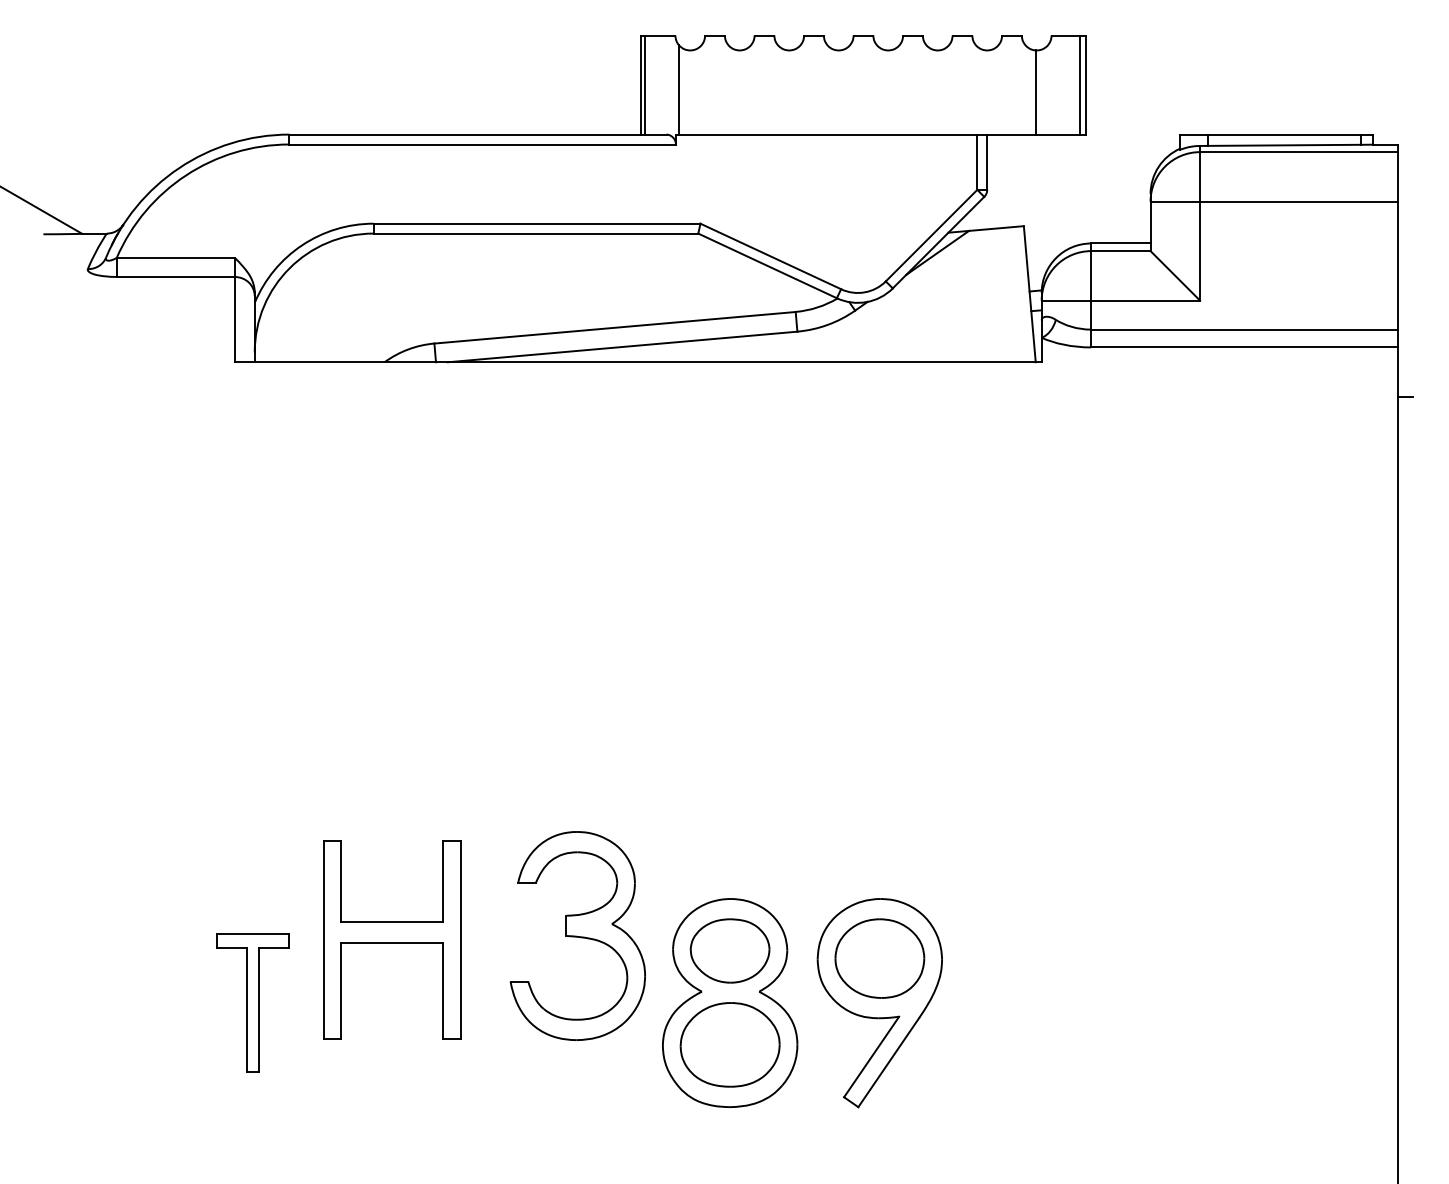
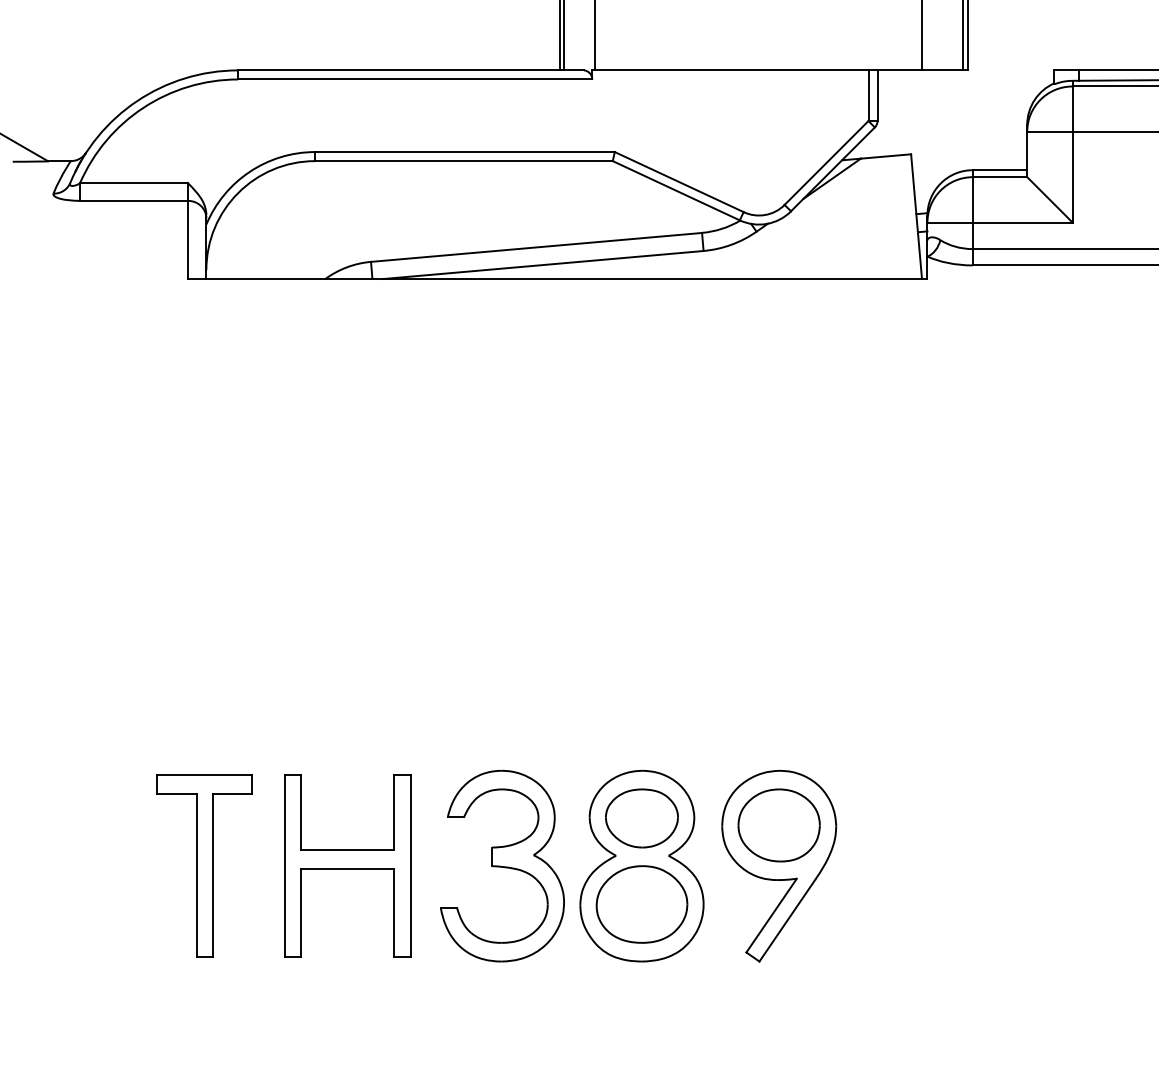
part: (577, 935) -> (502, 865), moved
part: (392, 939) -> (348, 865), moved
part: (252, 1002) -> (204, 865), size x1.43

